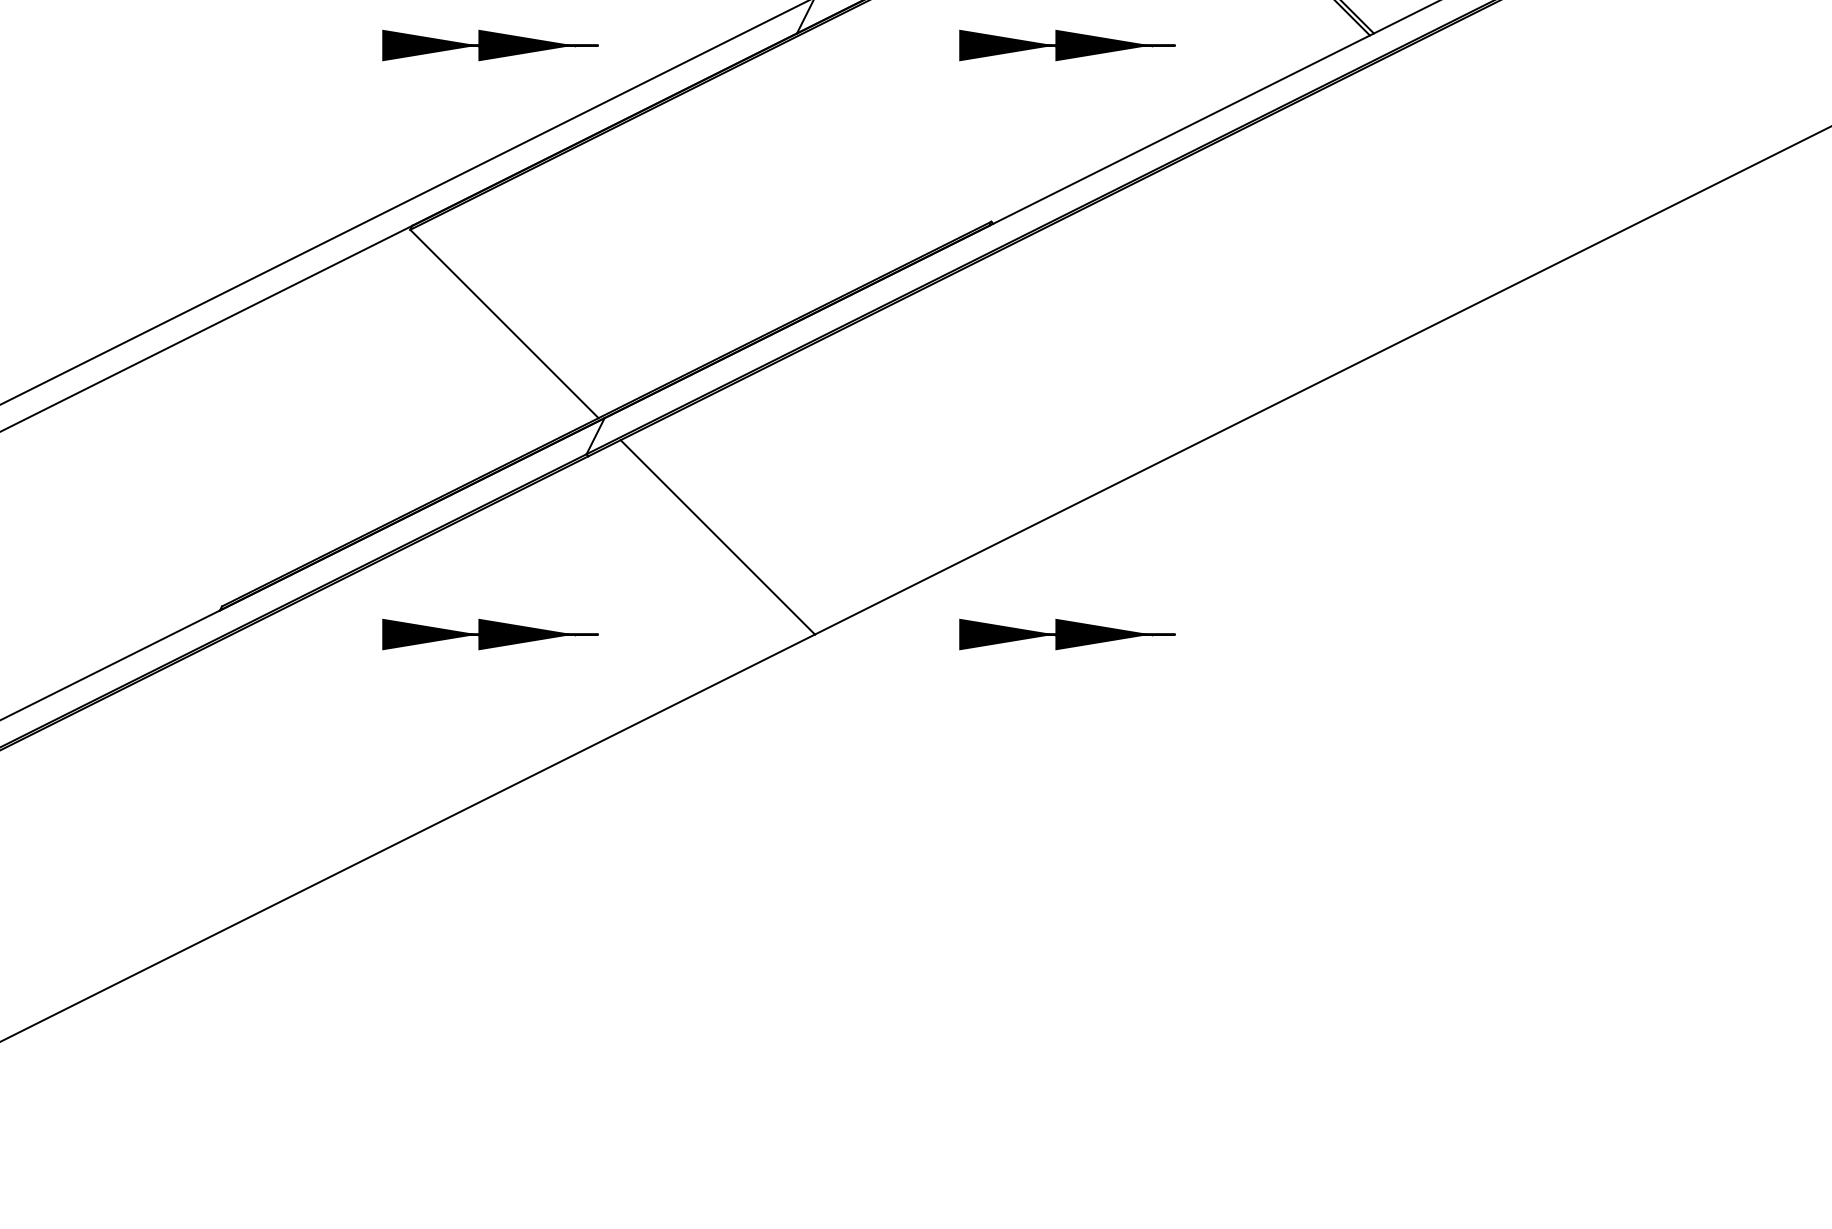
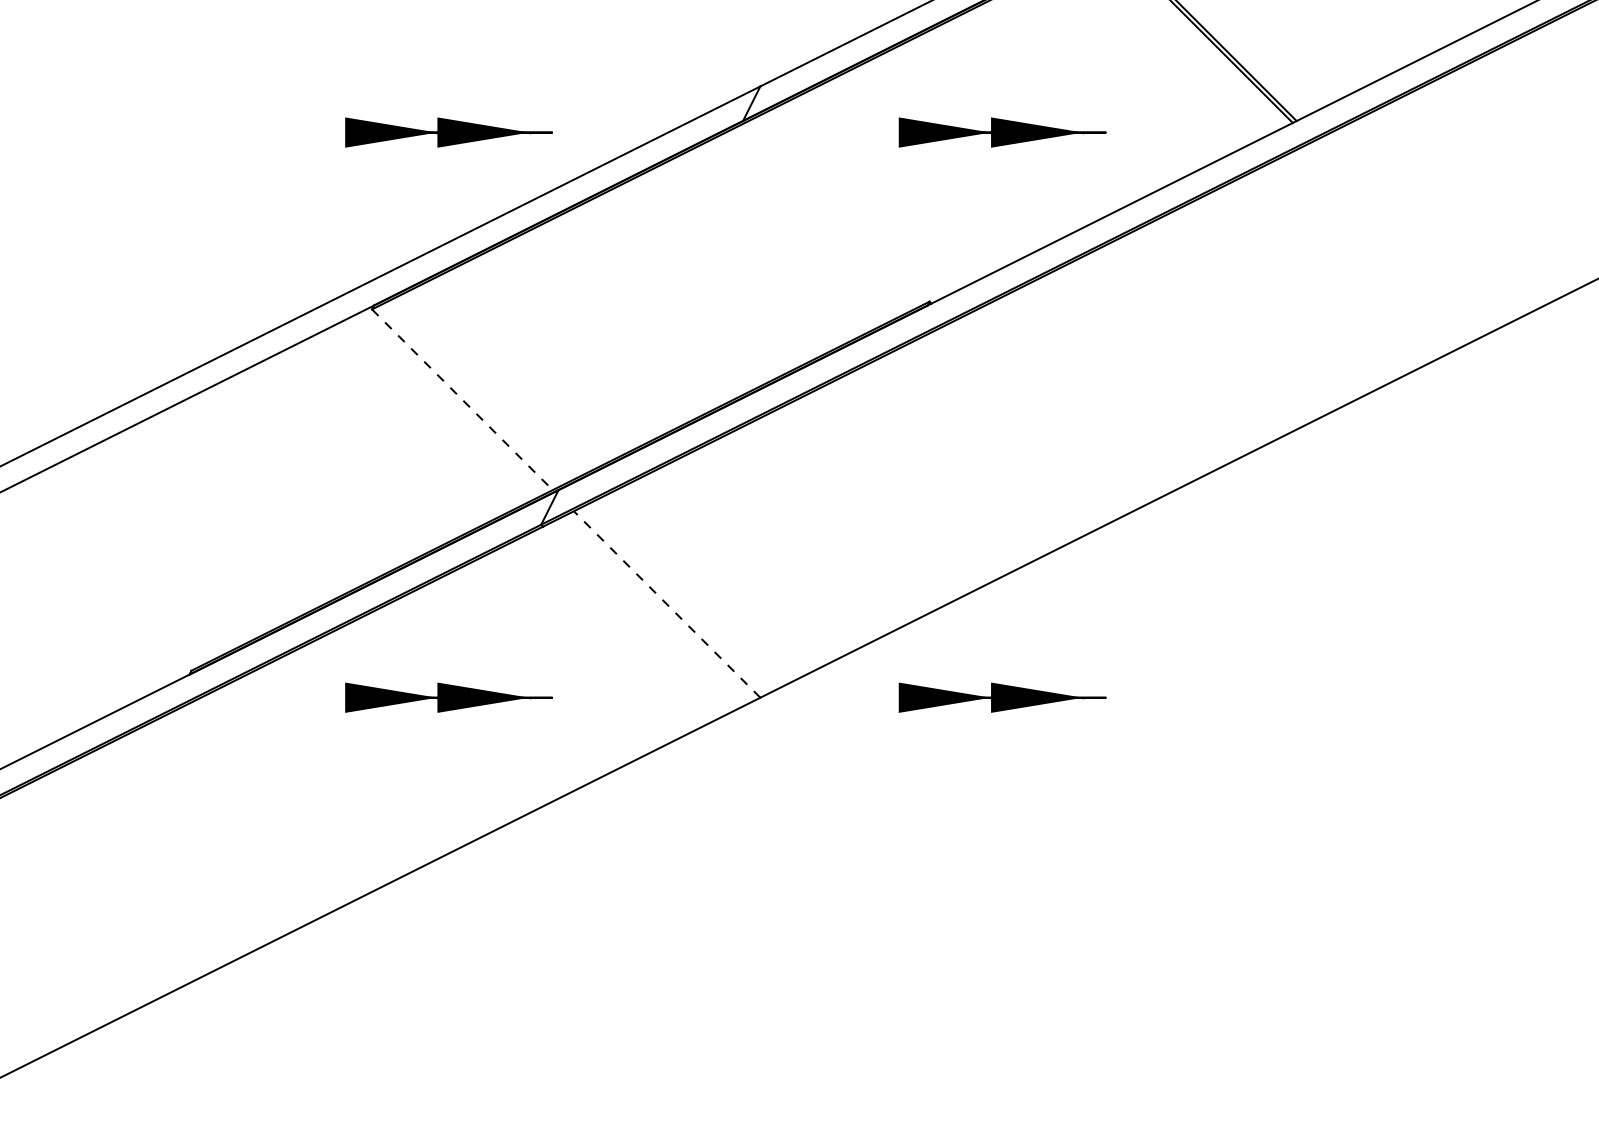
line: (504, 324) -> (462, 400), solid -> dashed
line: (717, 537) -> (666, 604), solid -> dashed

